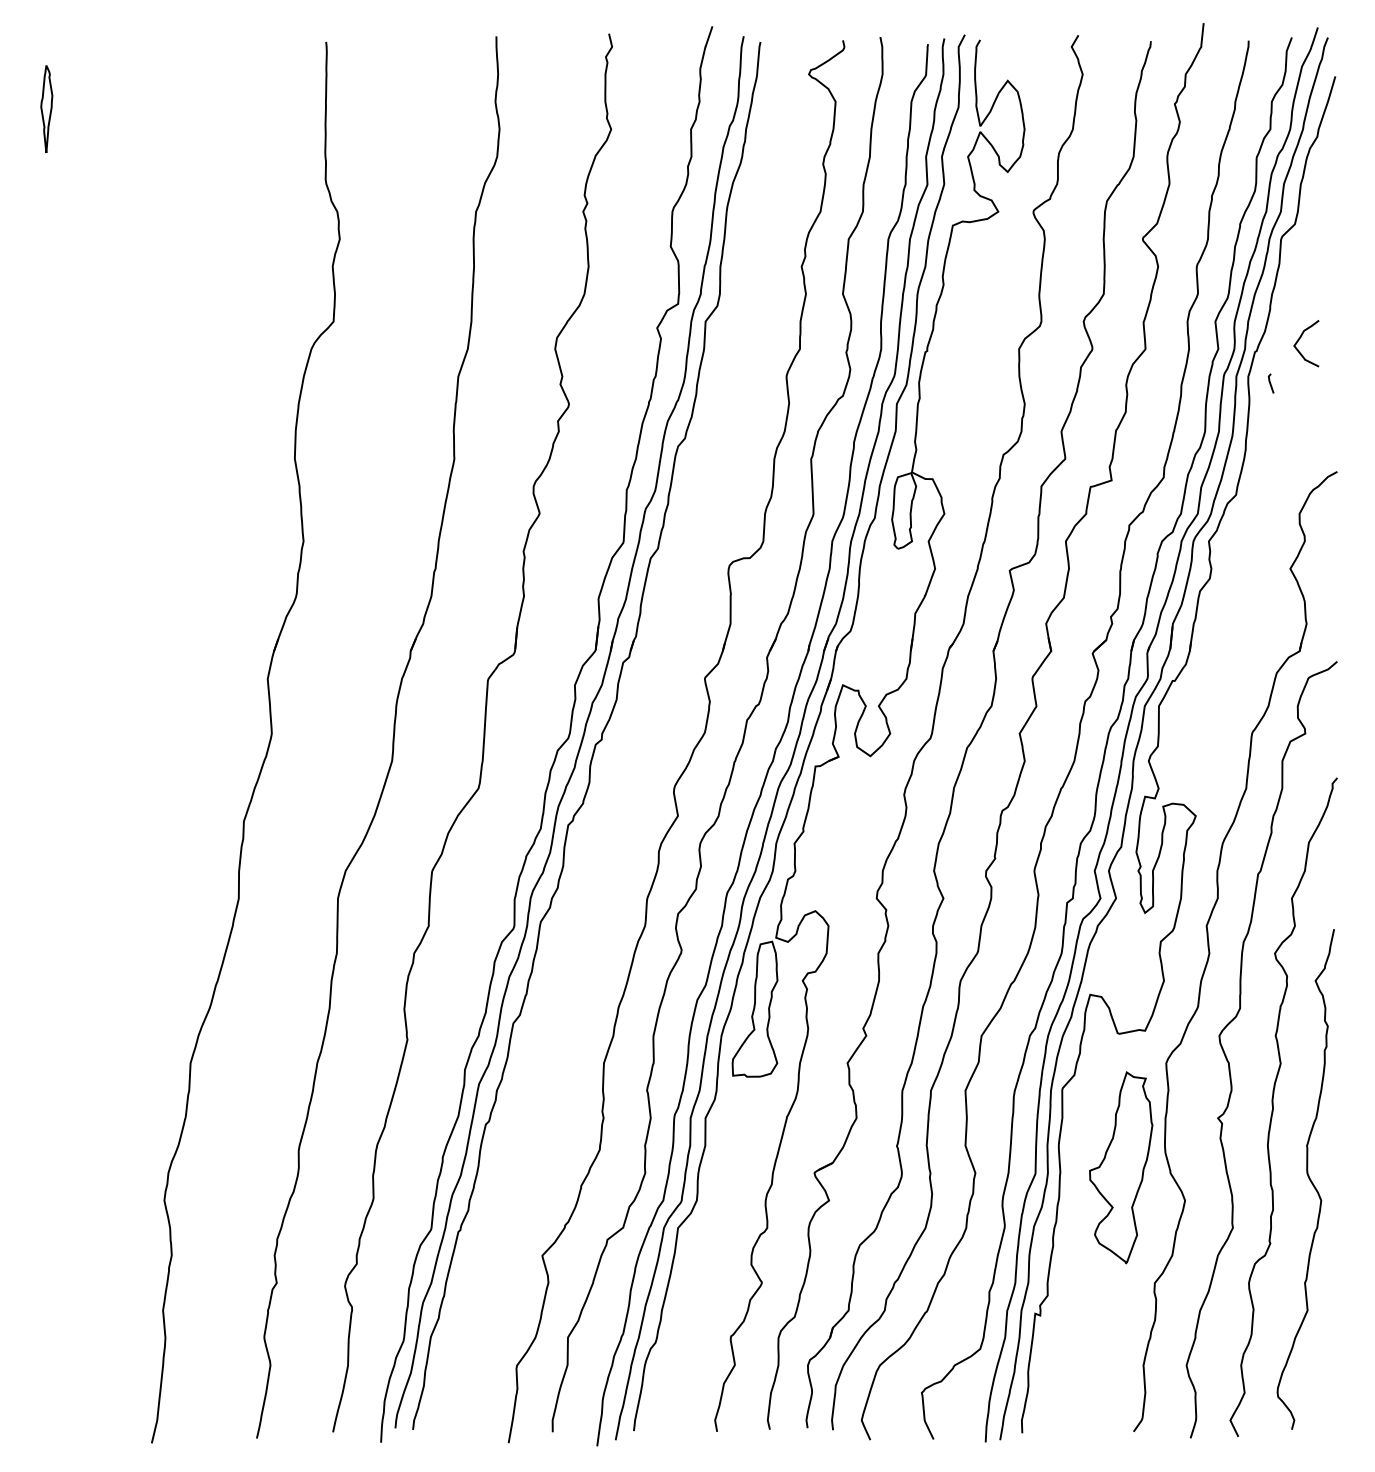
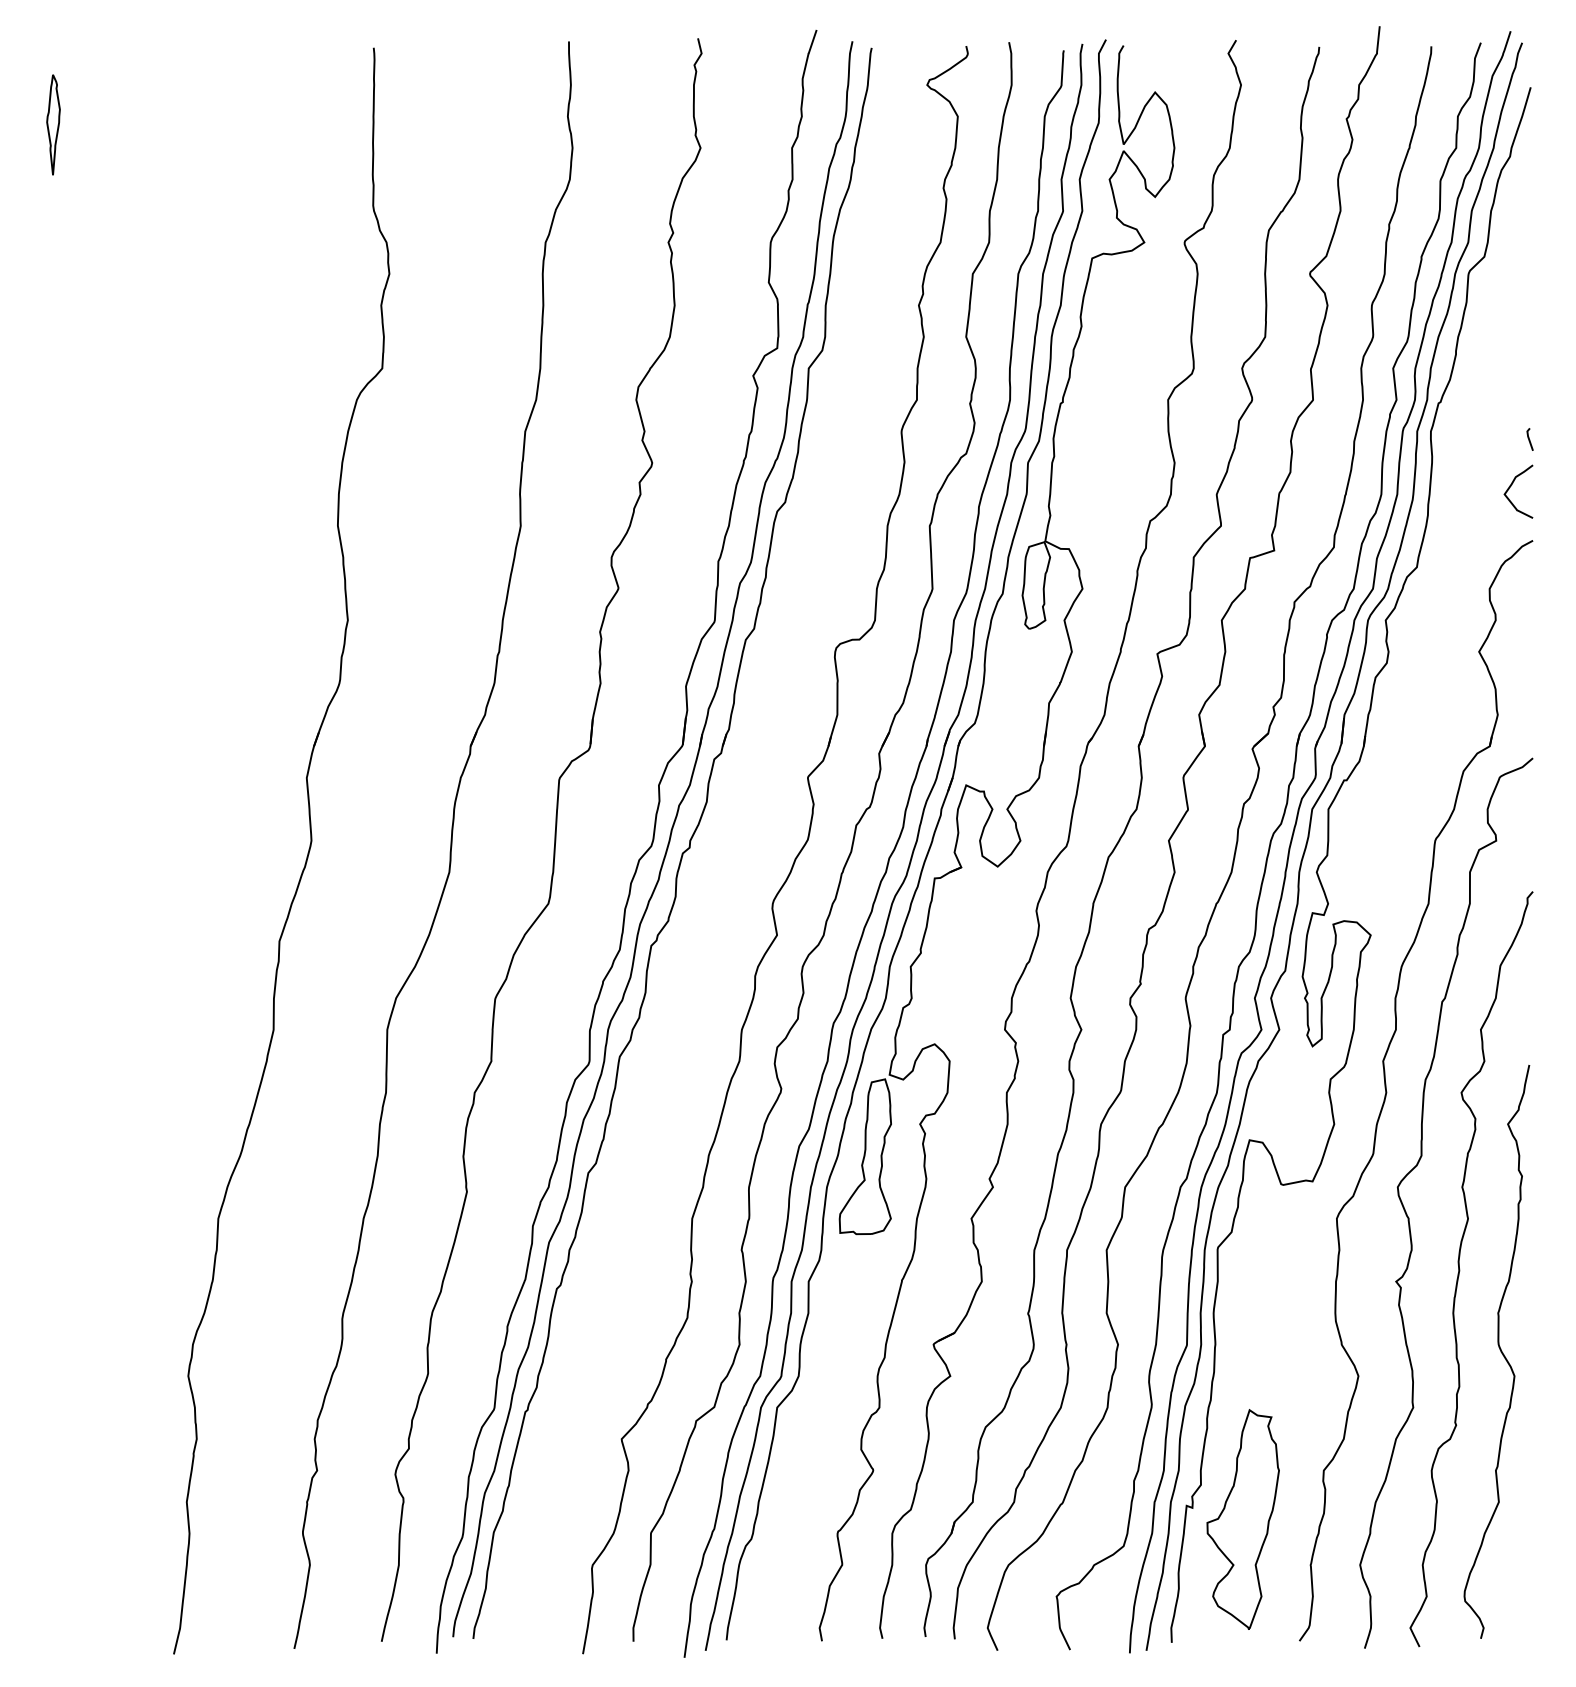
curve: (1300, 339) -> (1511, 486), moved
line: (1270, 383) -> (1529, 439), moved
part: (1120, 1167) -> (1242, 1519), moved

